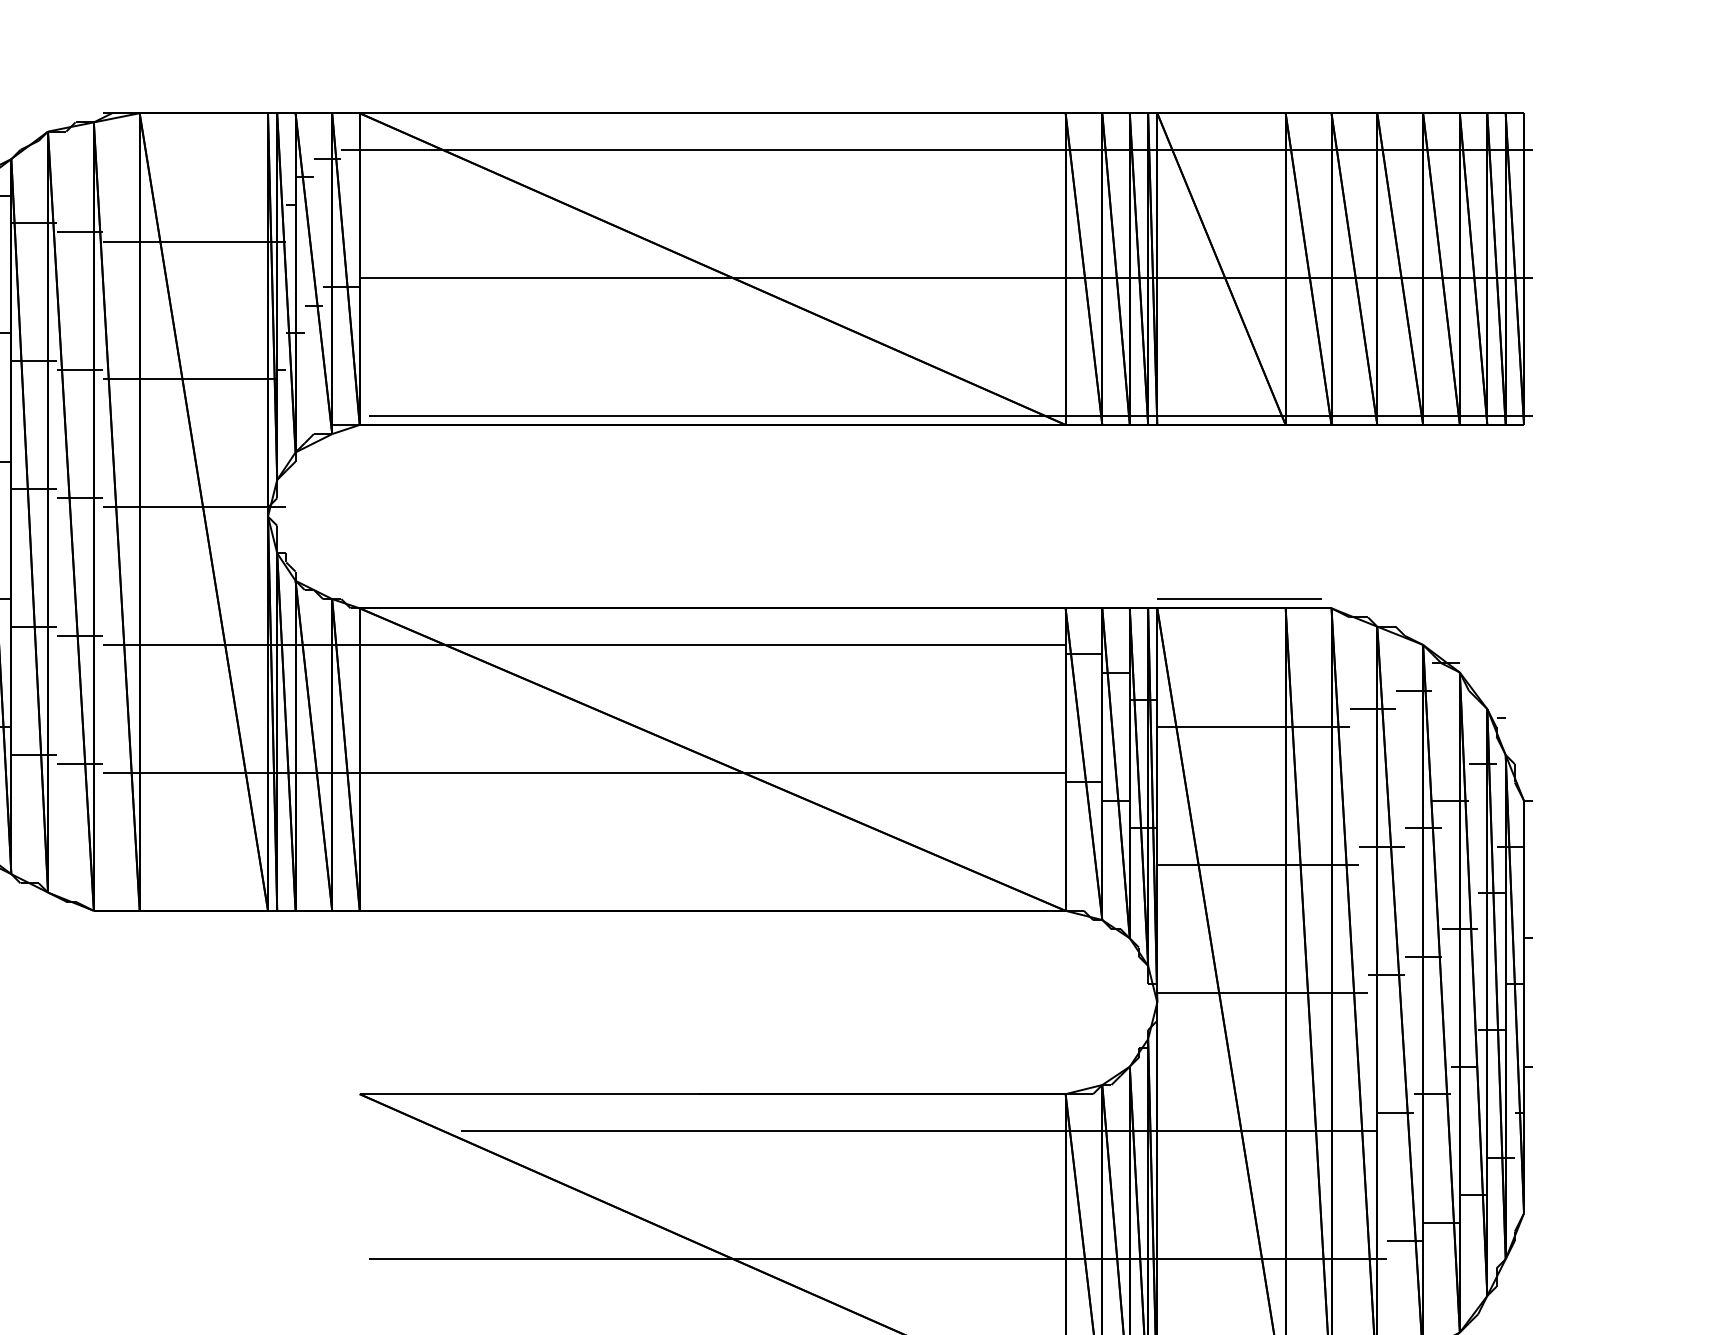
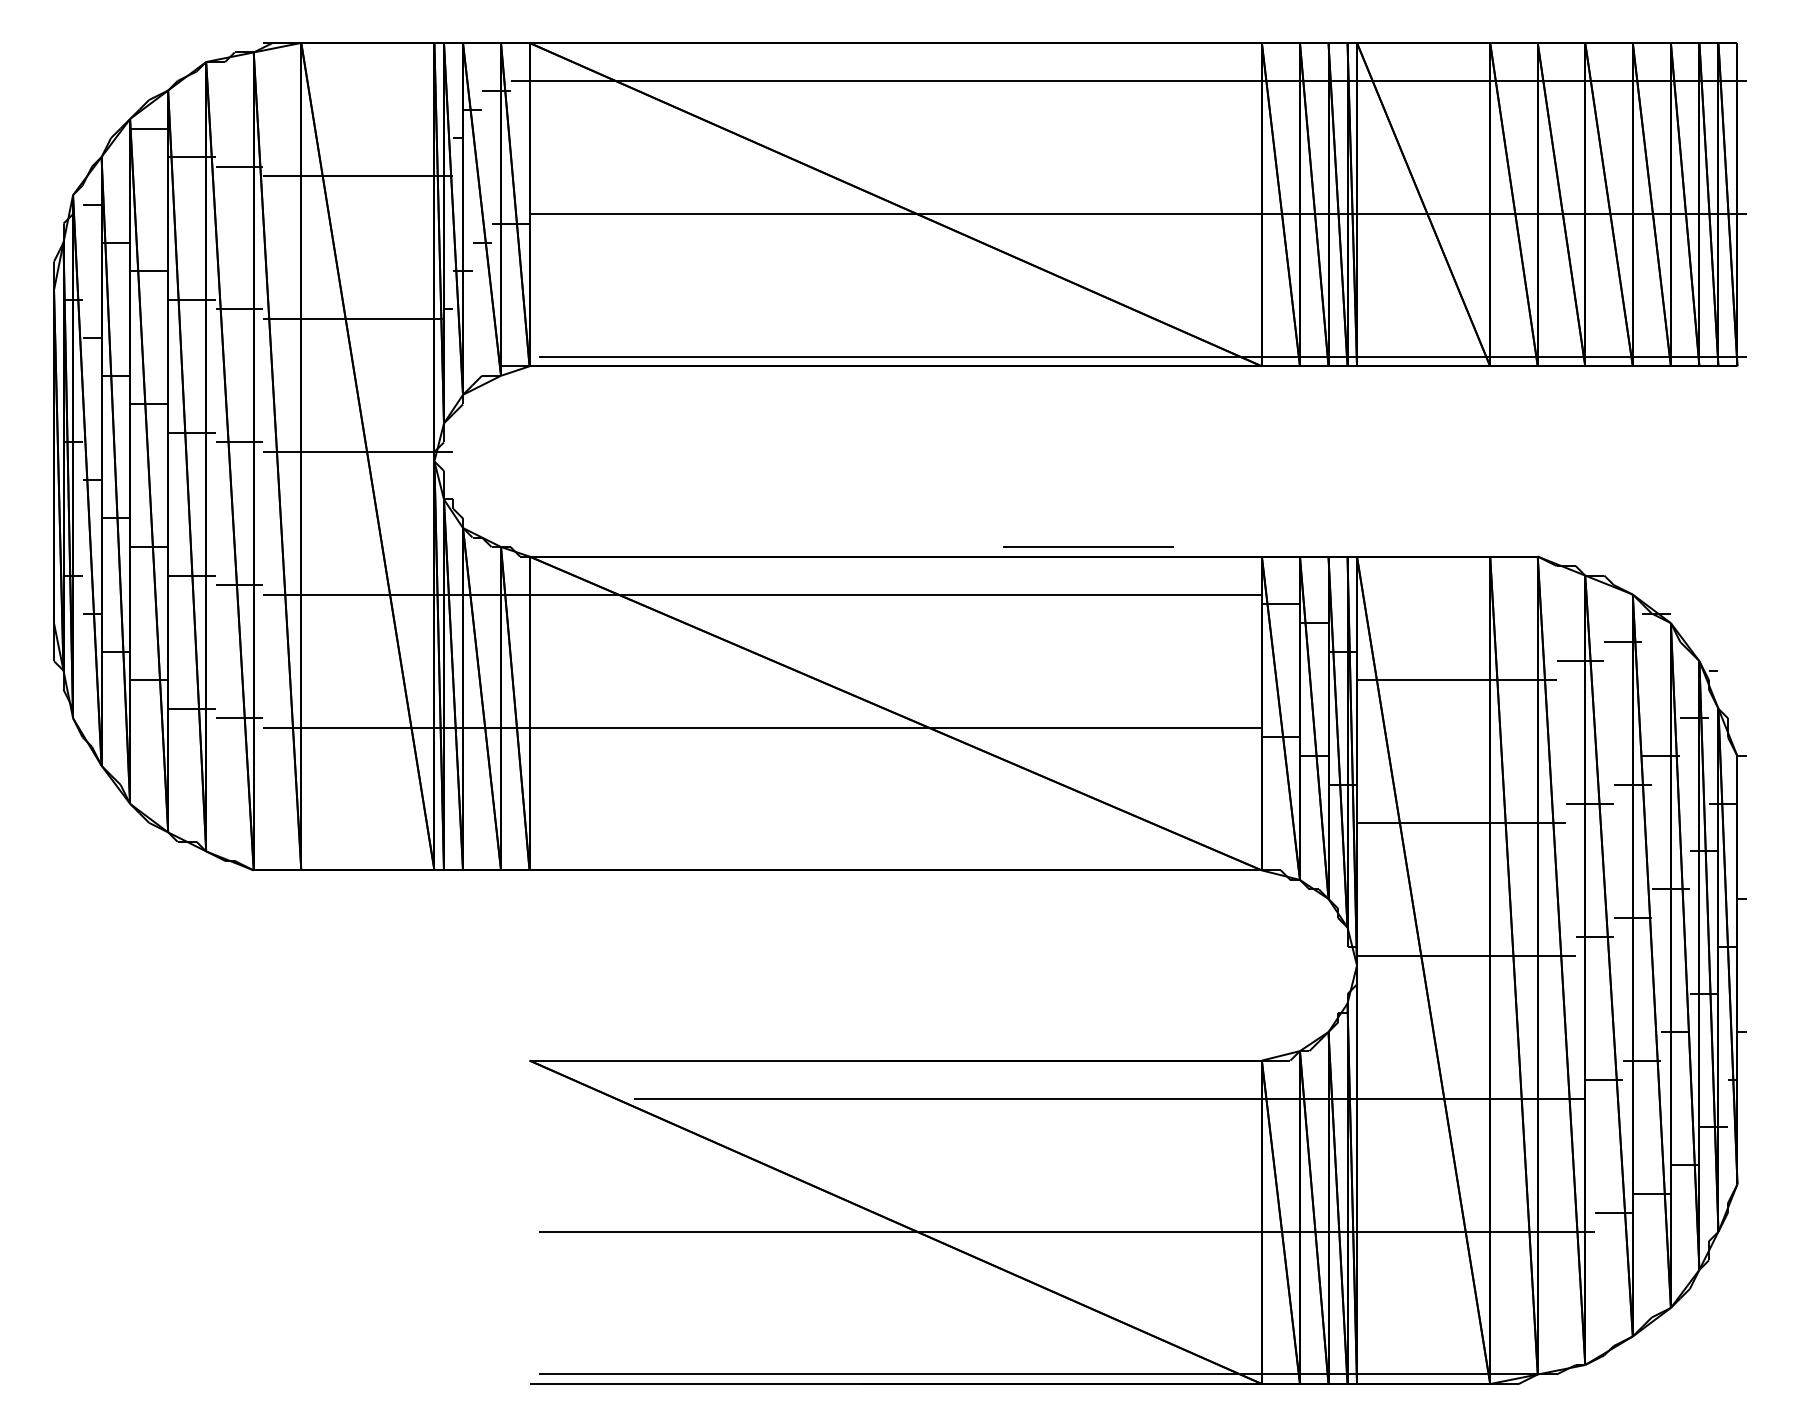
line: (1239, 598) -> (1088, 546), moved

